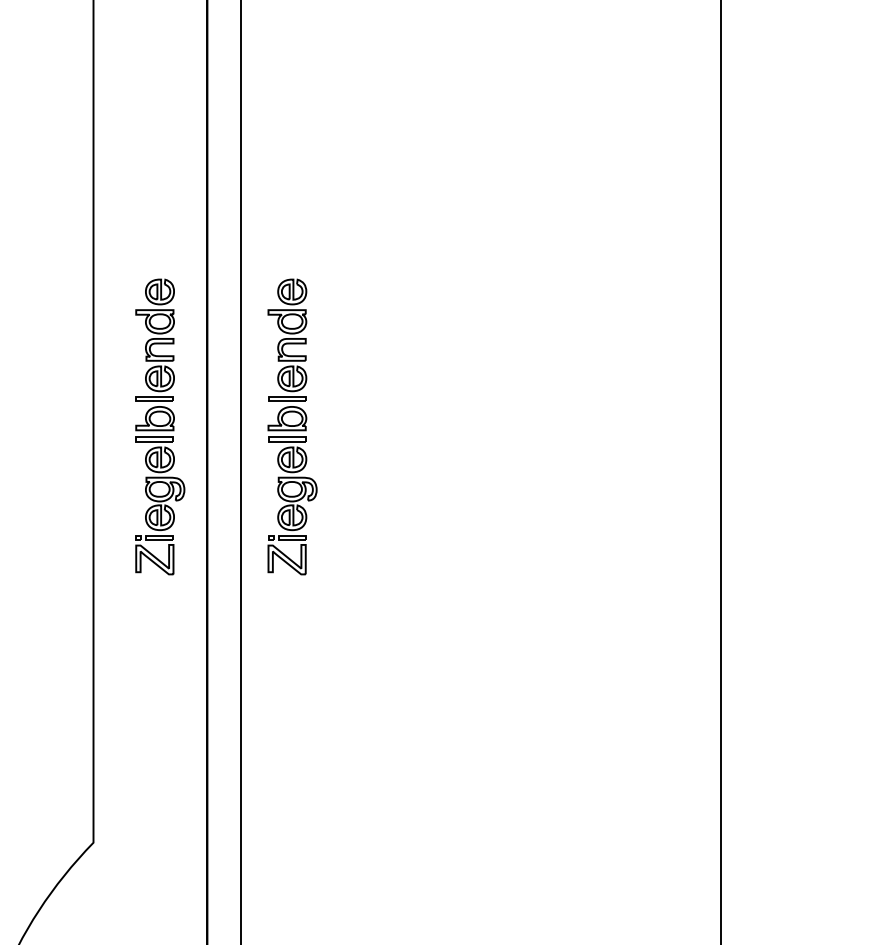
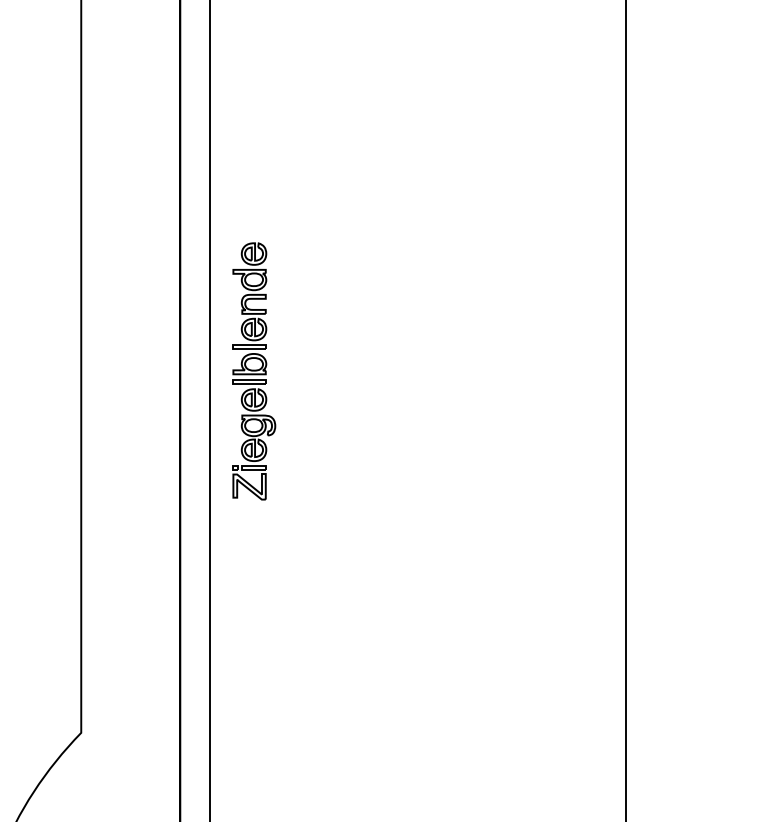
part: (160, 427) -> (139, 371), removed

